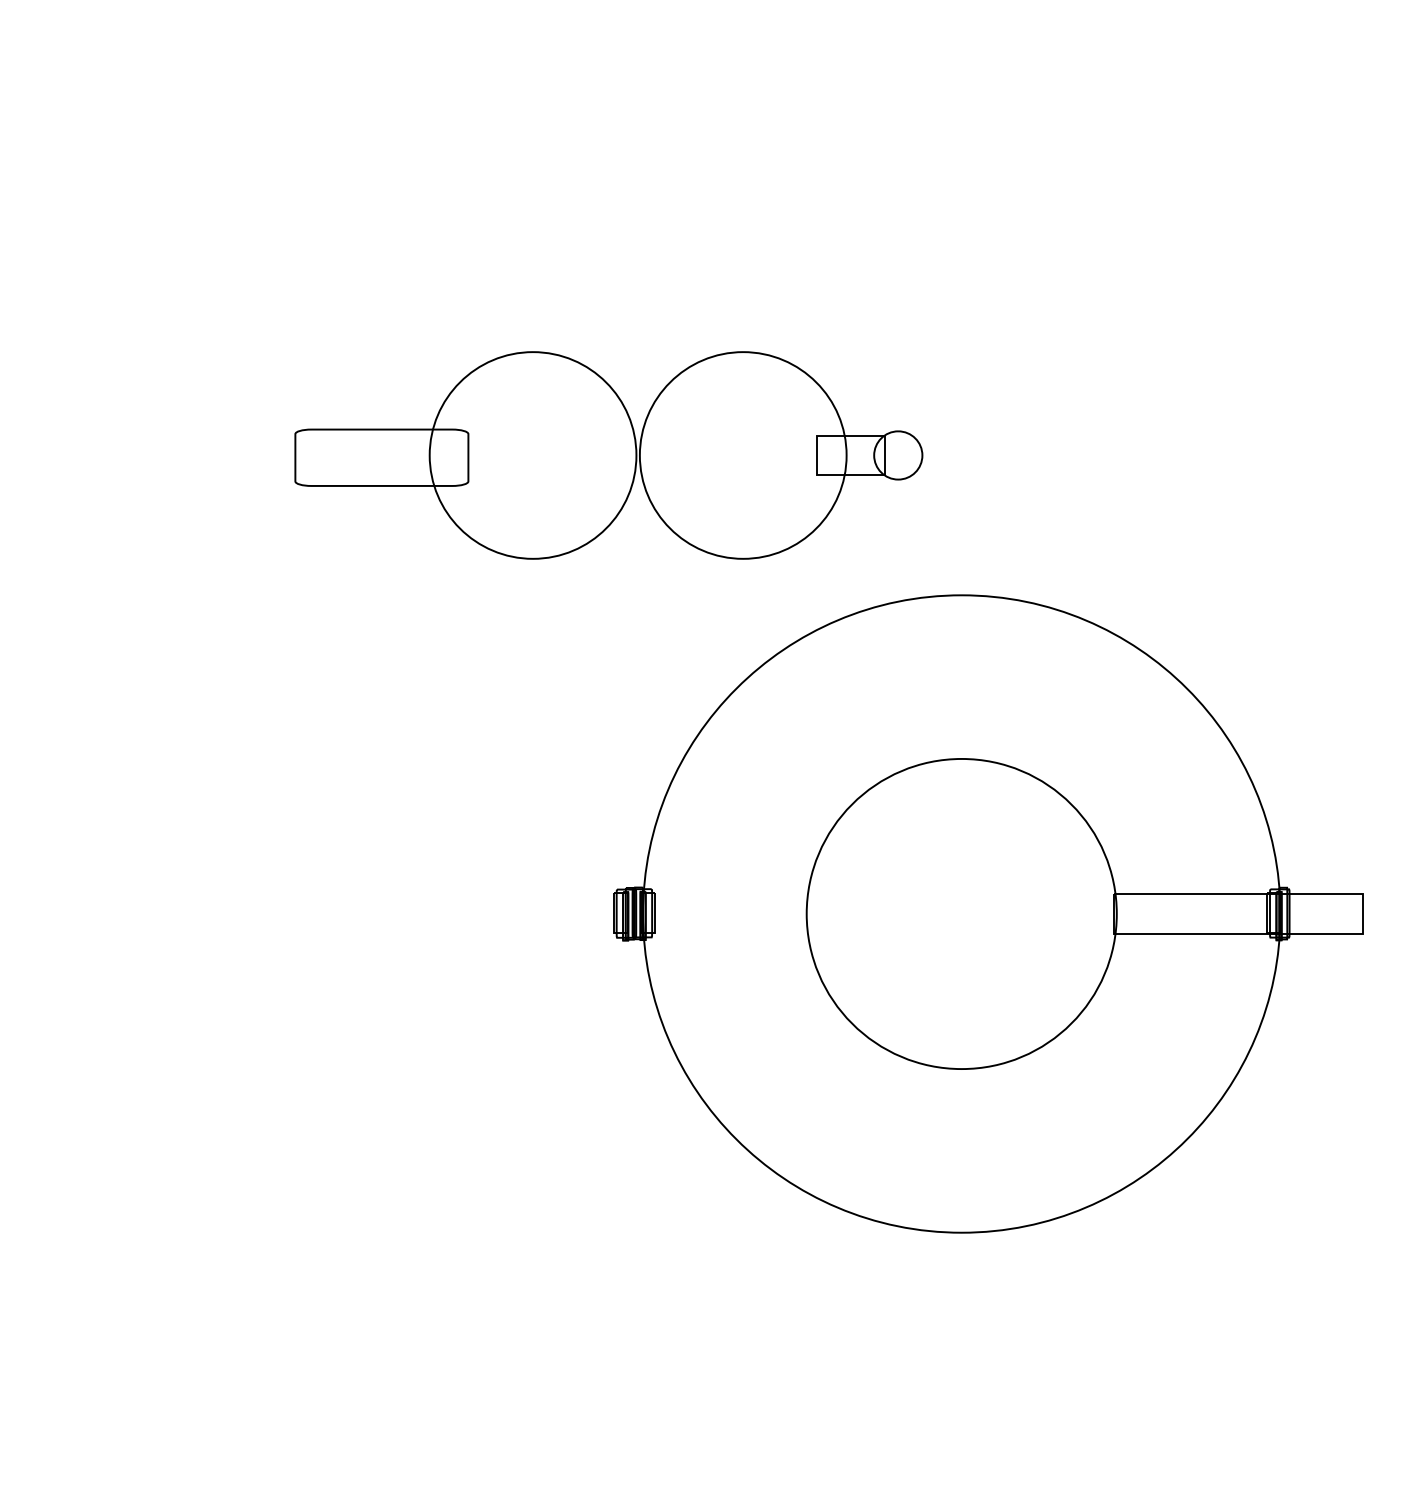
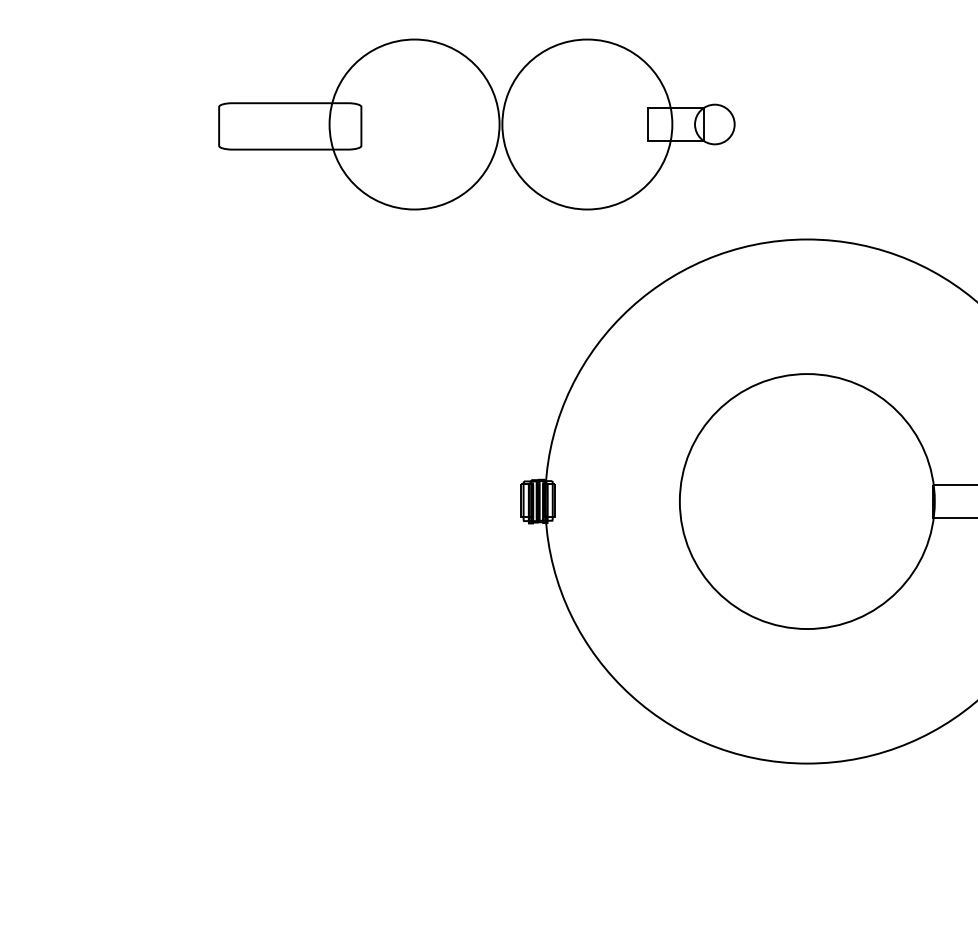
part: (608, 455) -> (476, 124), moved

